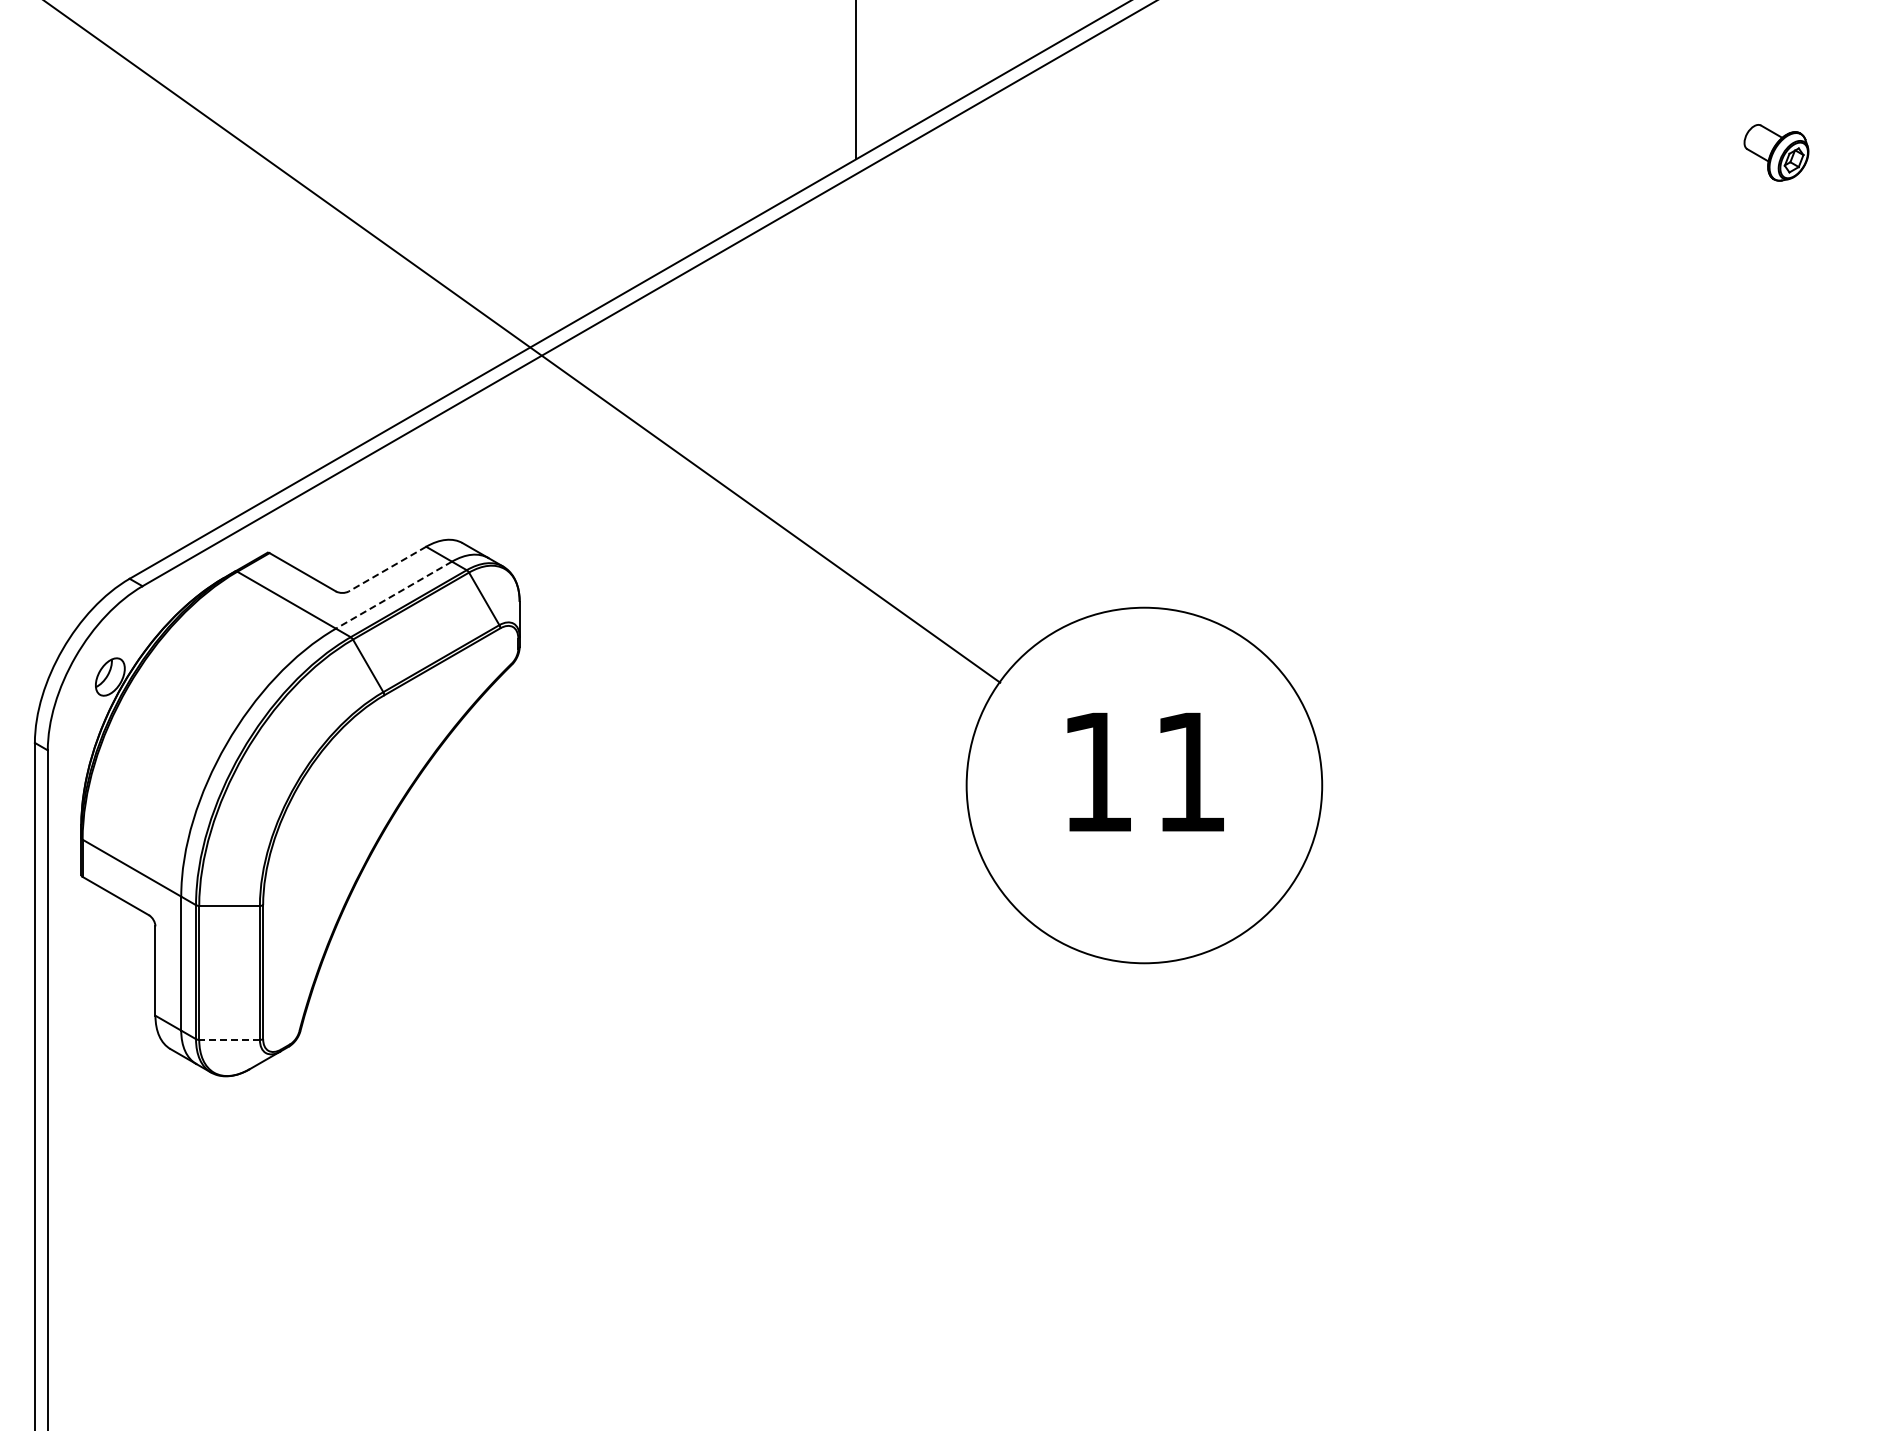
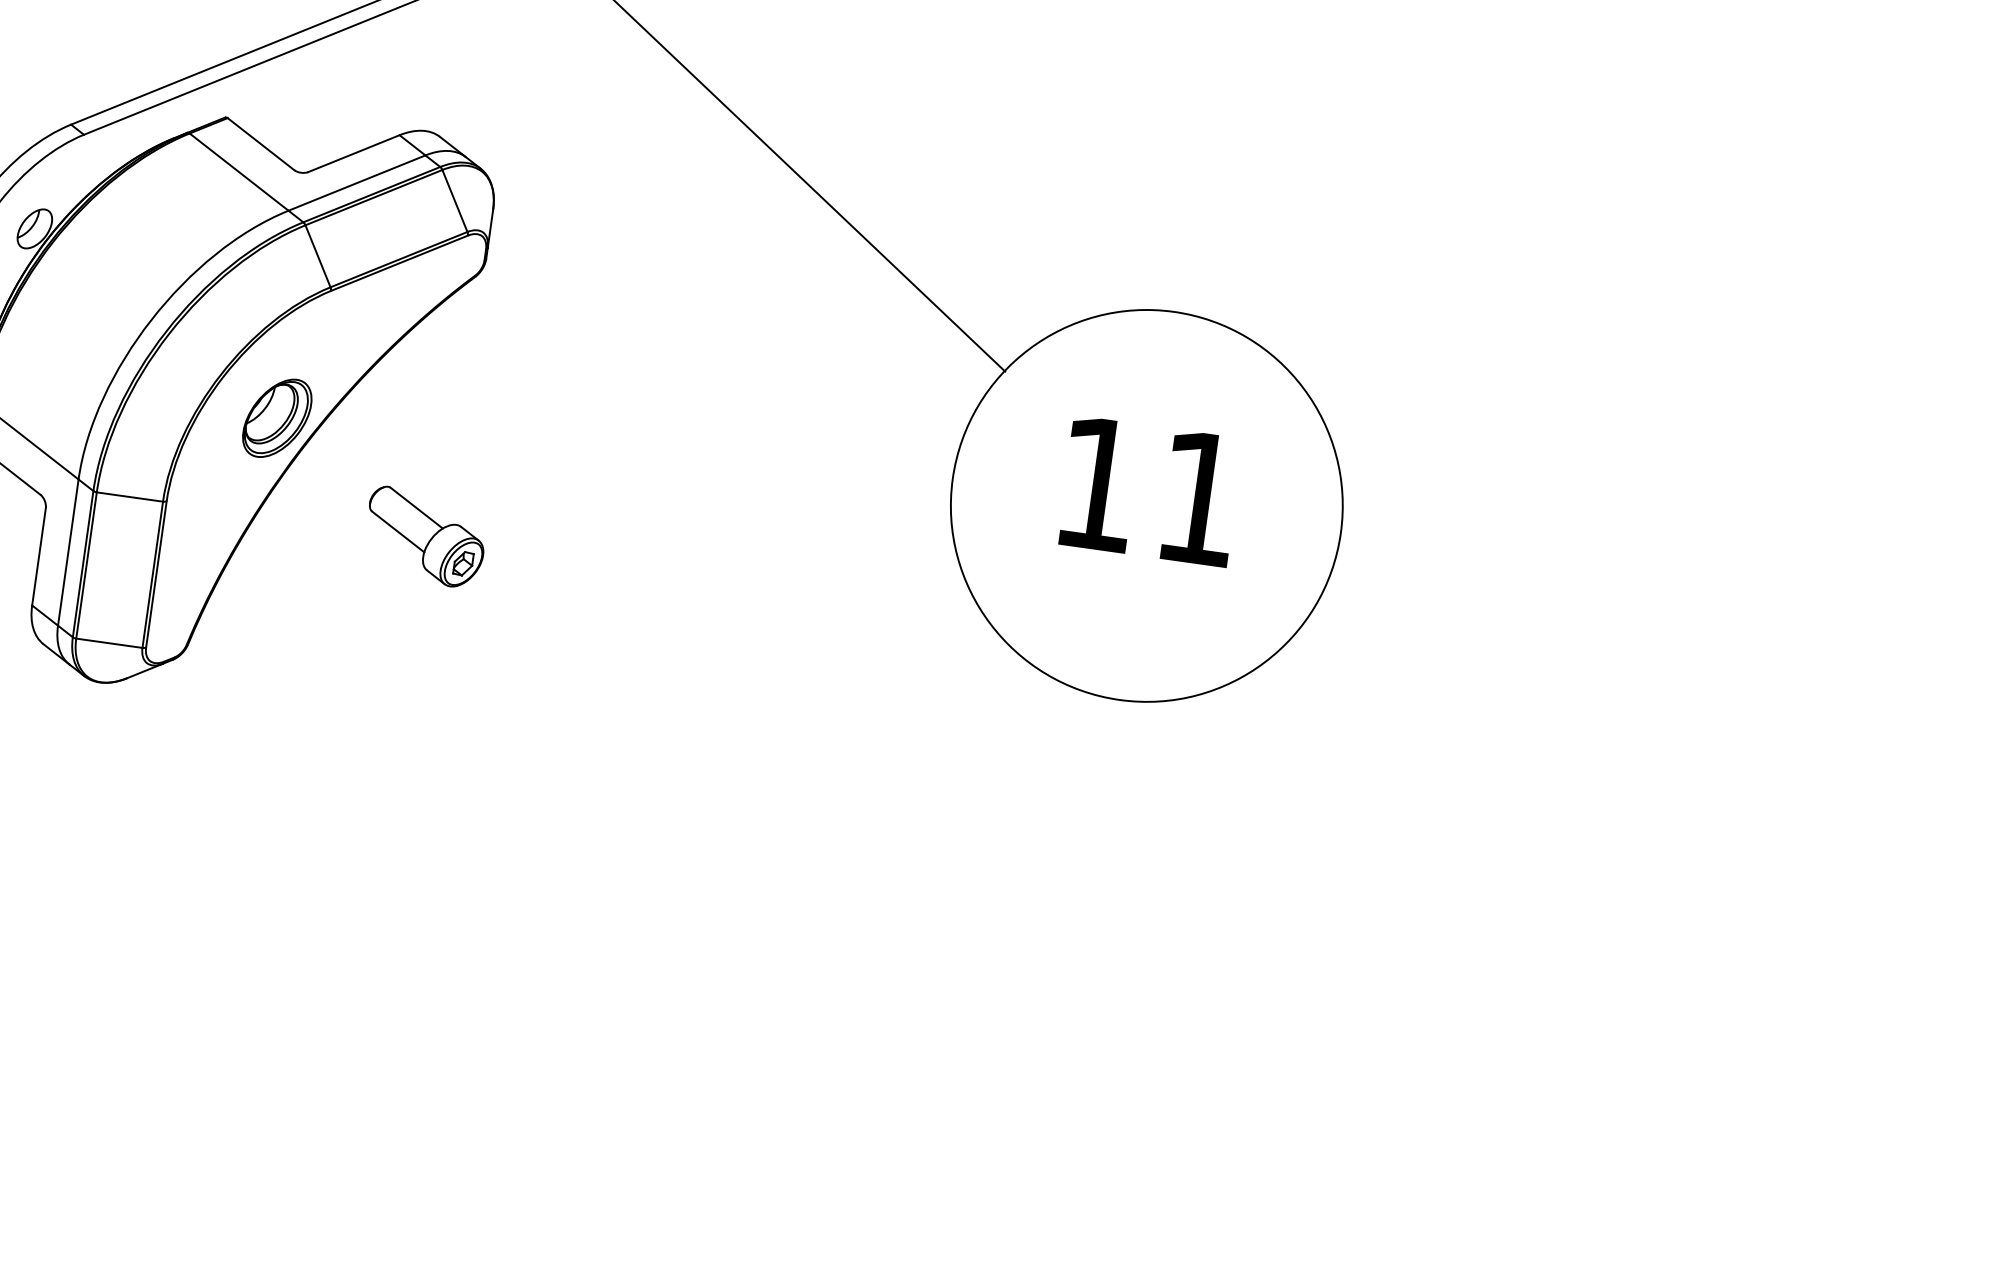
line: (387, 569) -> (353, 154), dashed -> solid
line: (393, 595) -> (356, 183), dashed -> solid
part: (351, 816) -> (276, 418), added
part: (500, 904) -> (425, 537), added
line: (229, 1039) -> (109, 642), dashed -> solid

